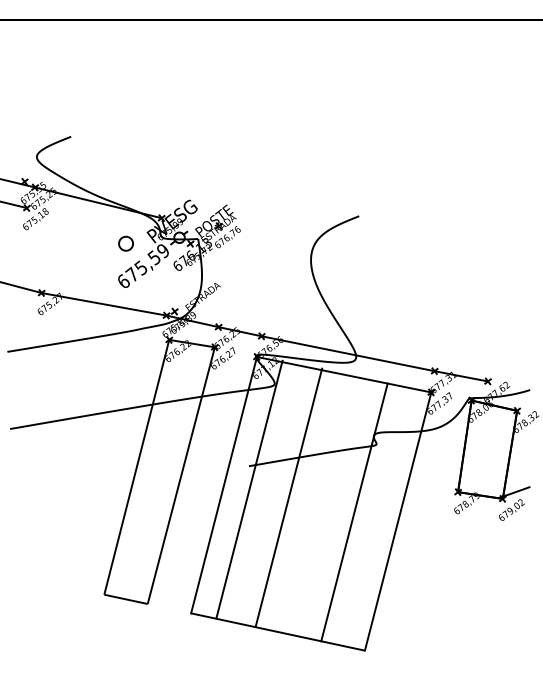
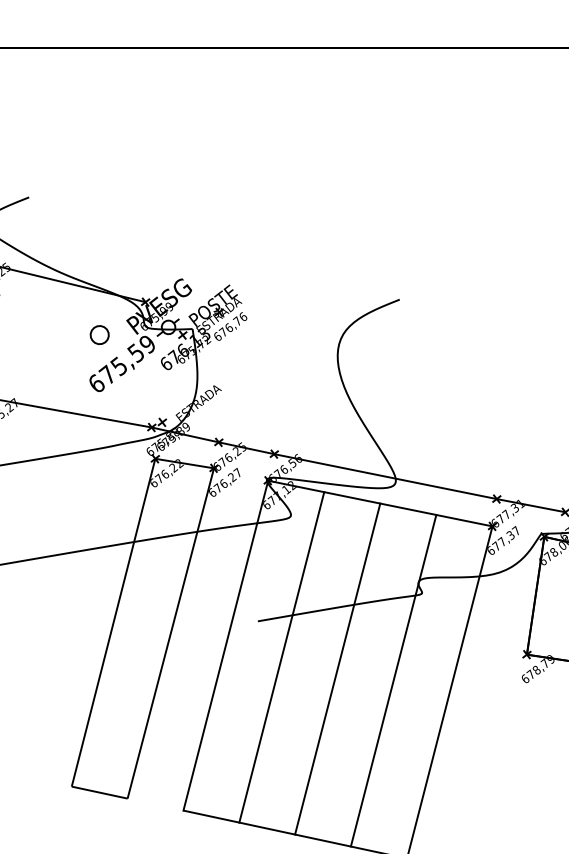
line: (249, 488) -> (281, 656), moved
line: (288, 496) -> (337, 667), moved

